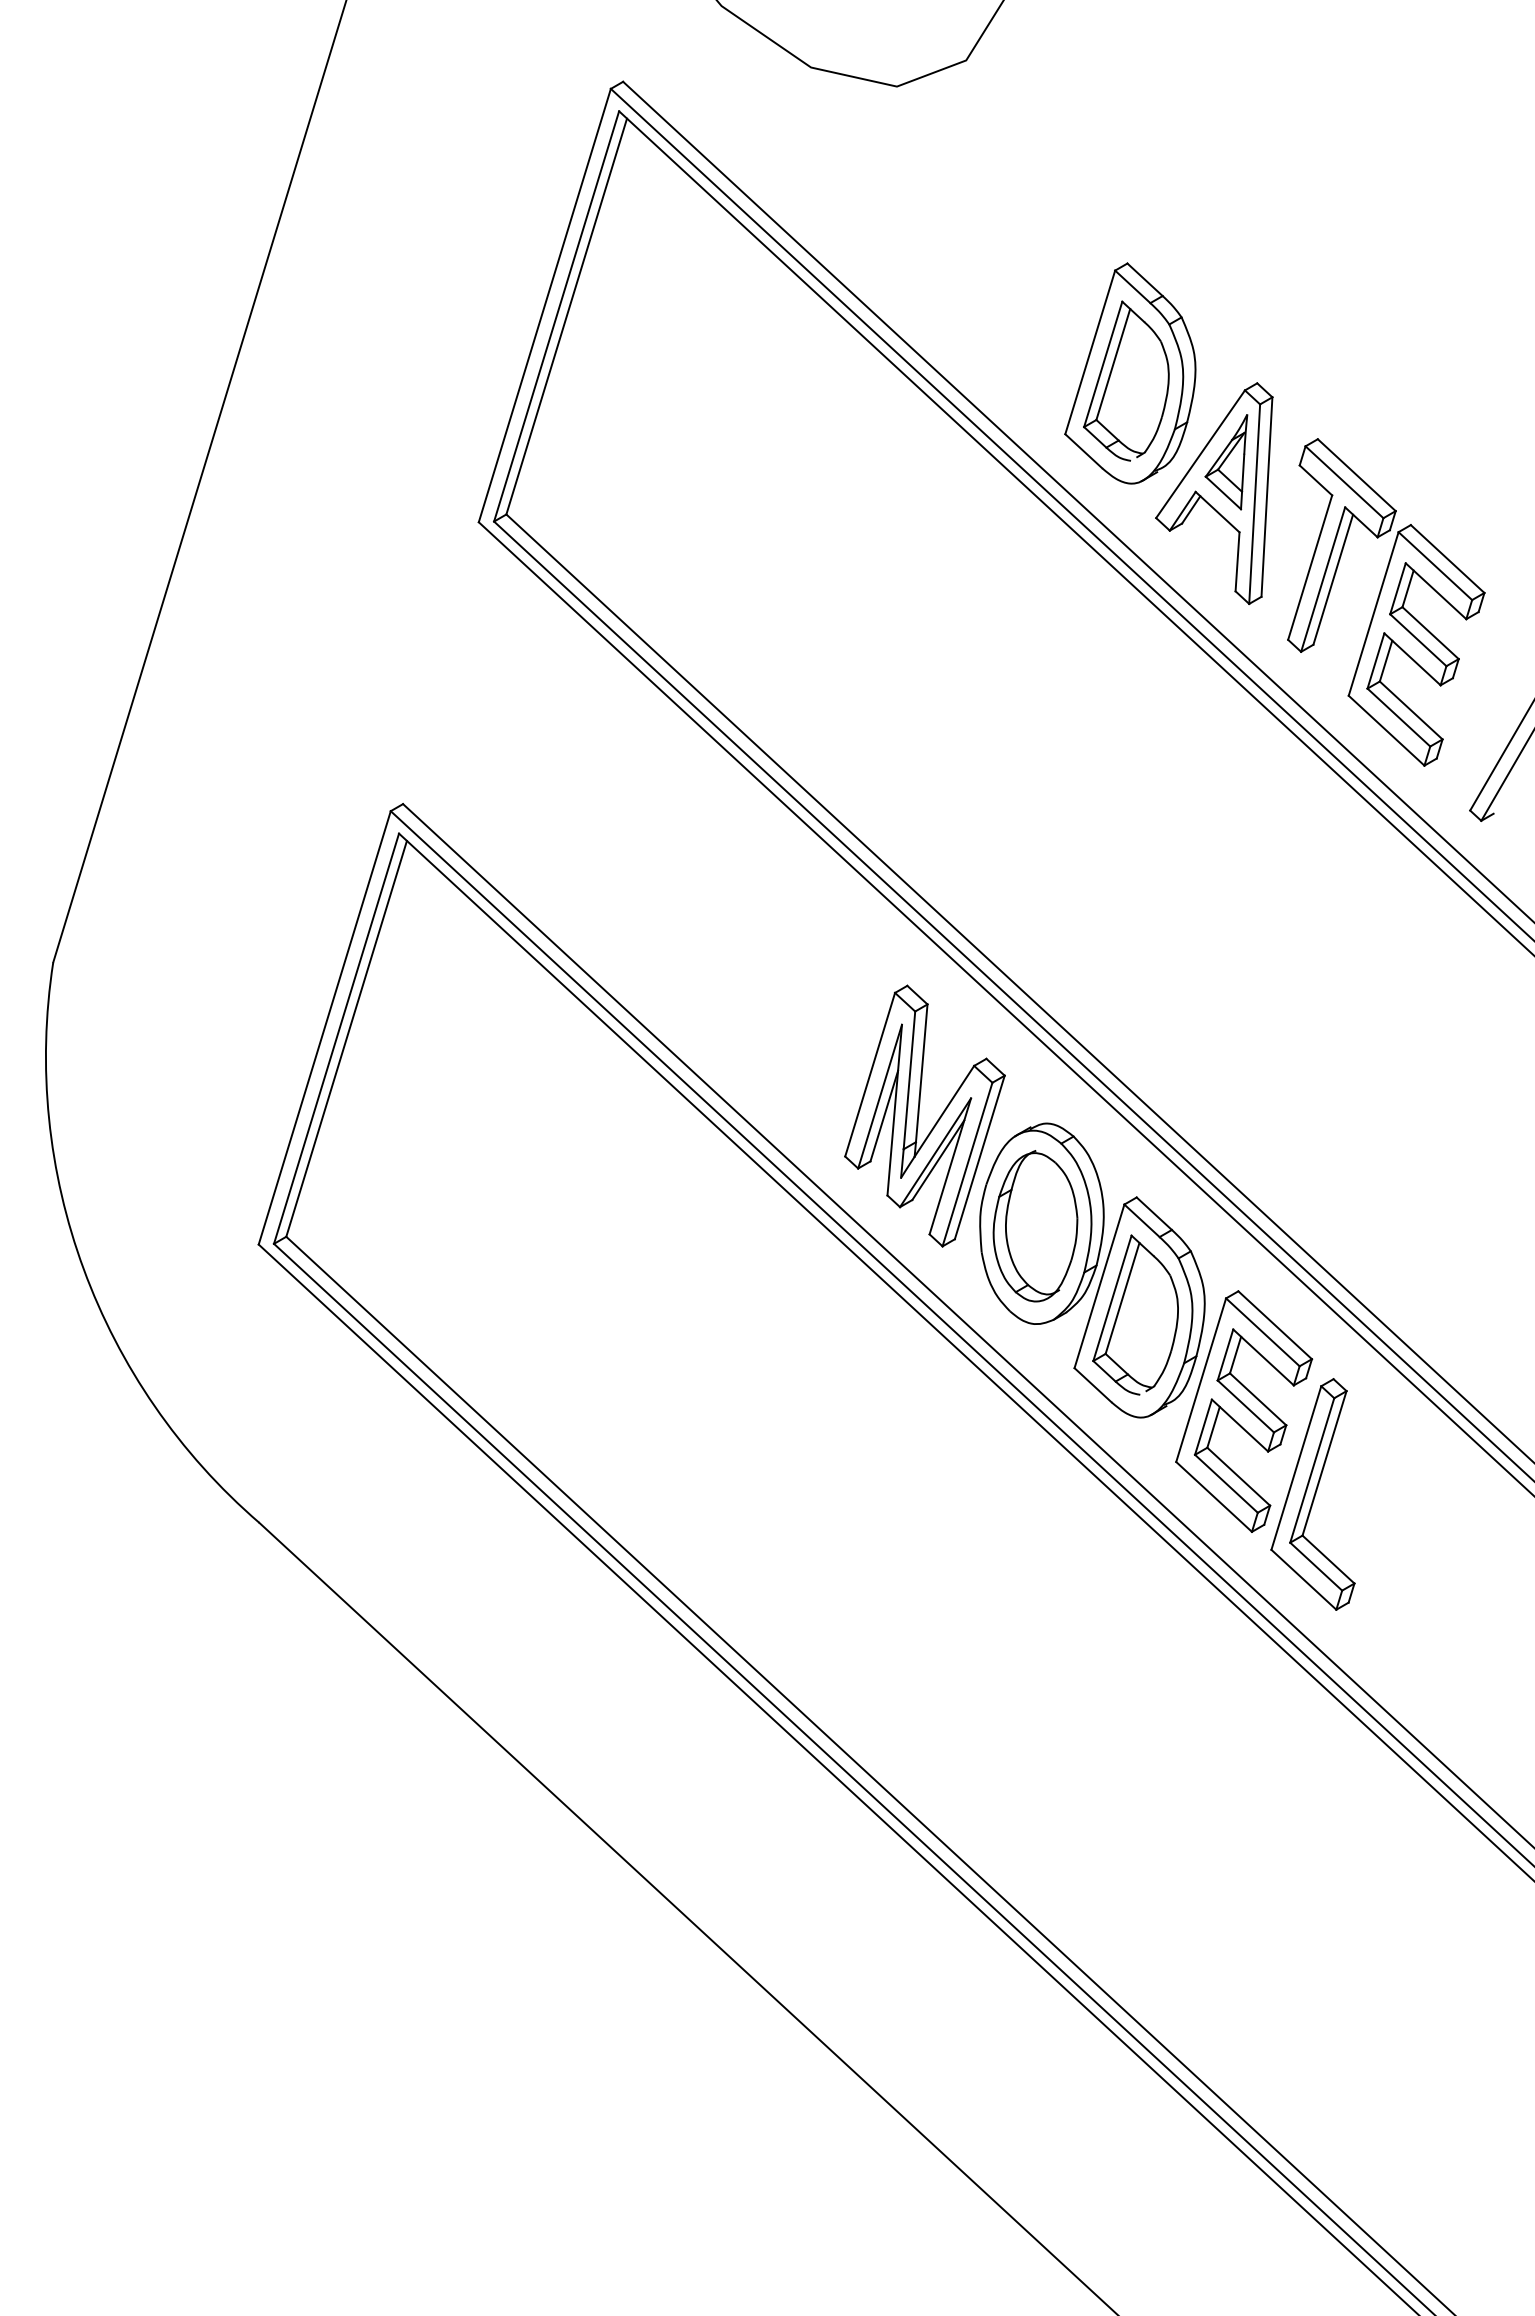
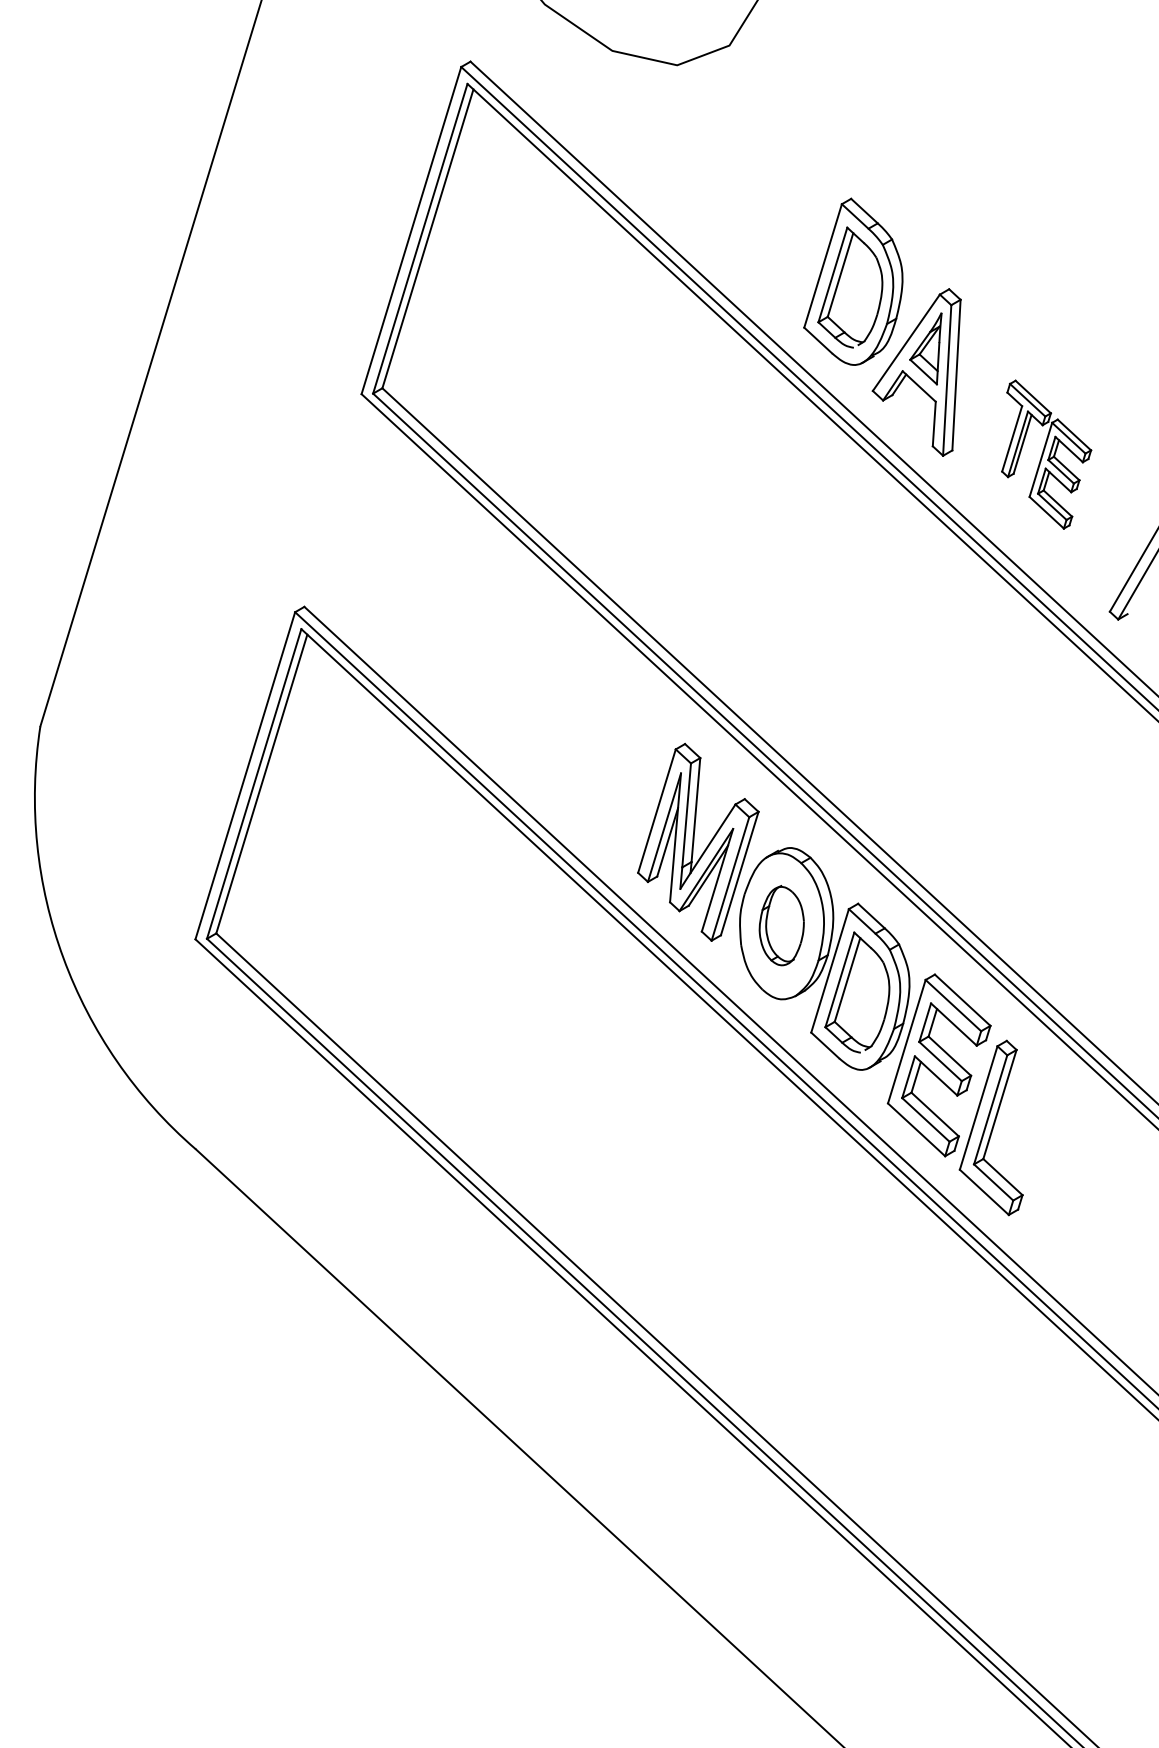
part: (1386, 602) -> (1046, 454), size x0.6
part: (1035, 1226) -> (781, 925), size x0.7

